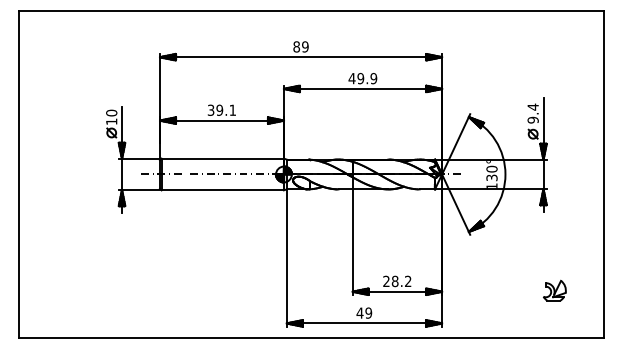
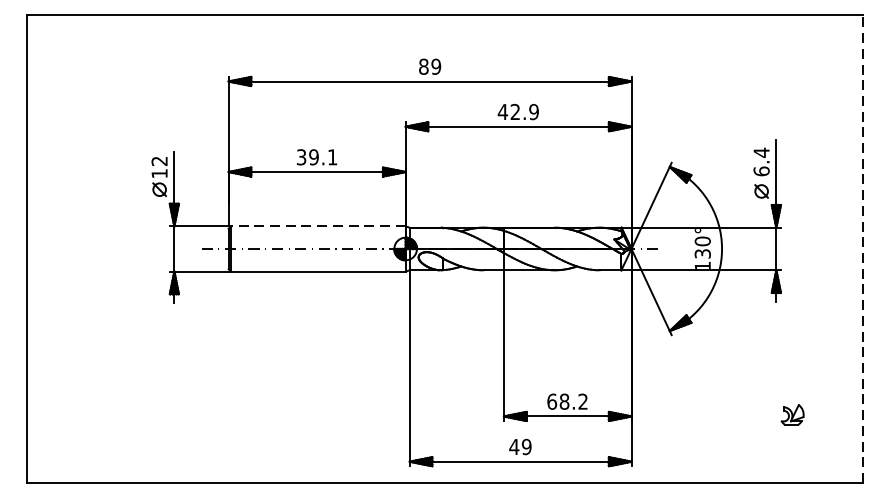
text: (360, 78) -> (514, 111), 49.9 -> 42.9
text: (111, 112) -> (159, 160), 10 -> 12
text: (532, 119) -> (760, 170), 9.4 -> 6.4
line: (222, 158) -> (317, 226), solid -> dashed
line: (604, 174) -> (863, 249), solid -> dashed
text: (386, 281) -> (552, 401), 28.2 -> 68.2
part: (554, 290) -> (792, 414), size x0.7

